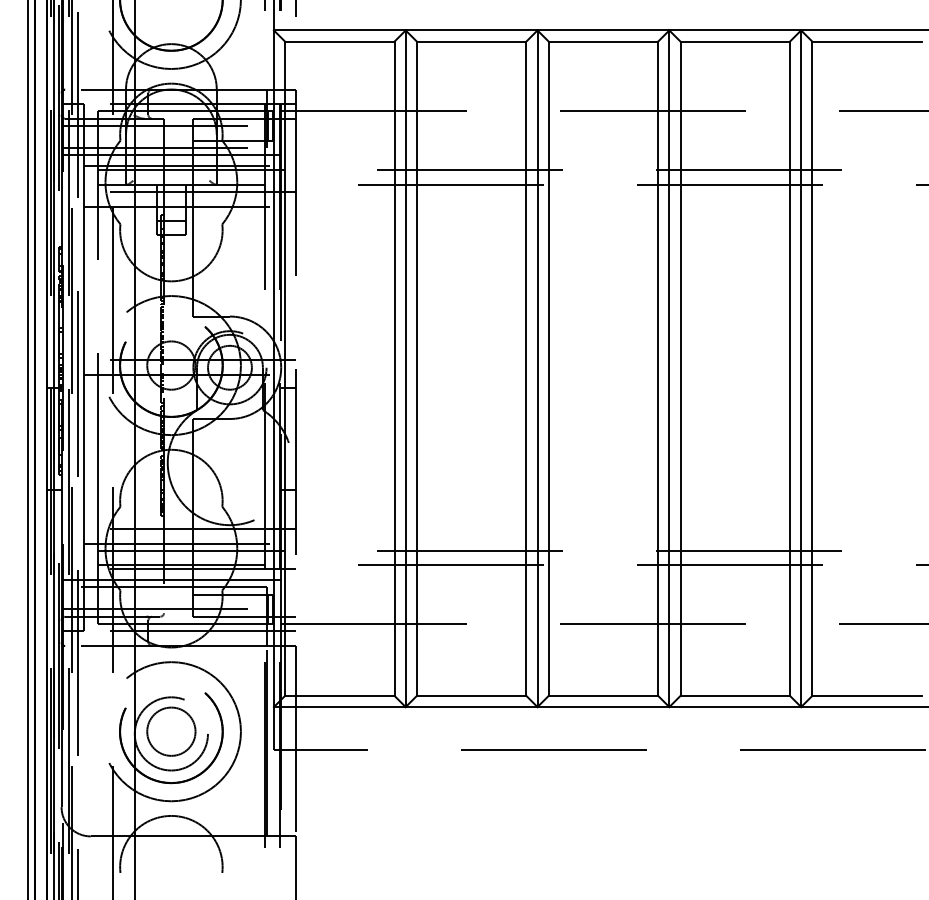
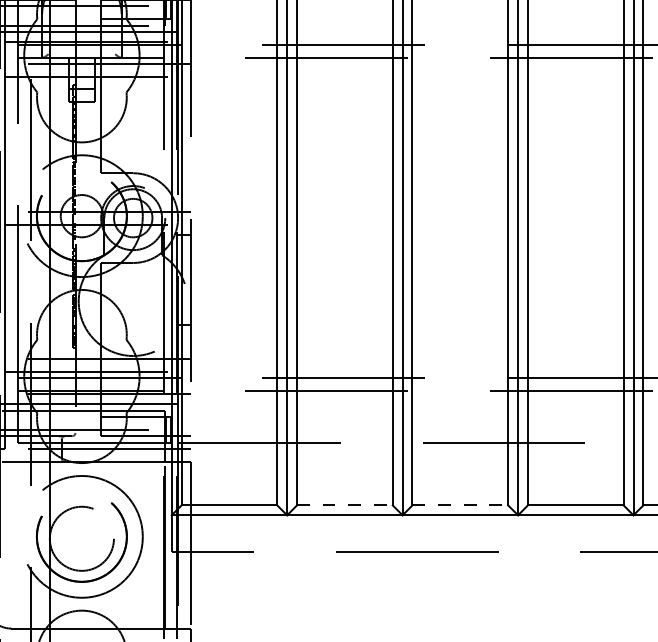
line: (471, 695) -> (344, 505), solid -> dashed
line: (603, 695) -> (460, 505), solid -> dashed
circle: (171, 731) -> (82, 536), removed

